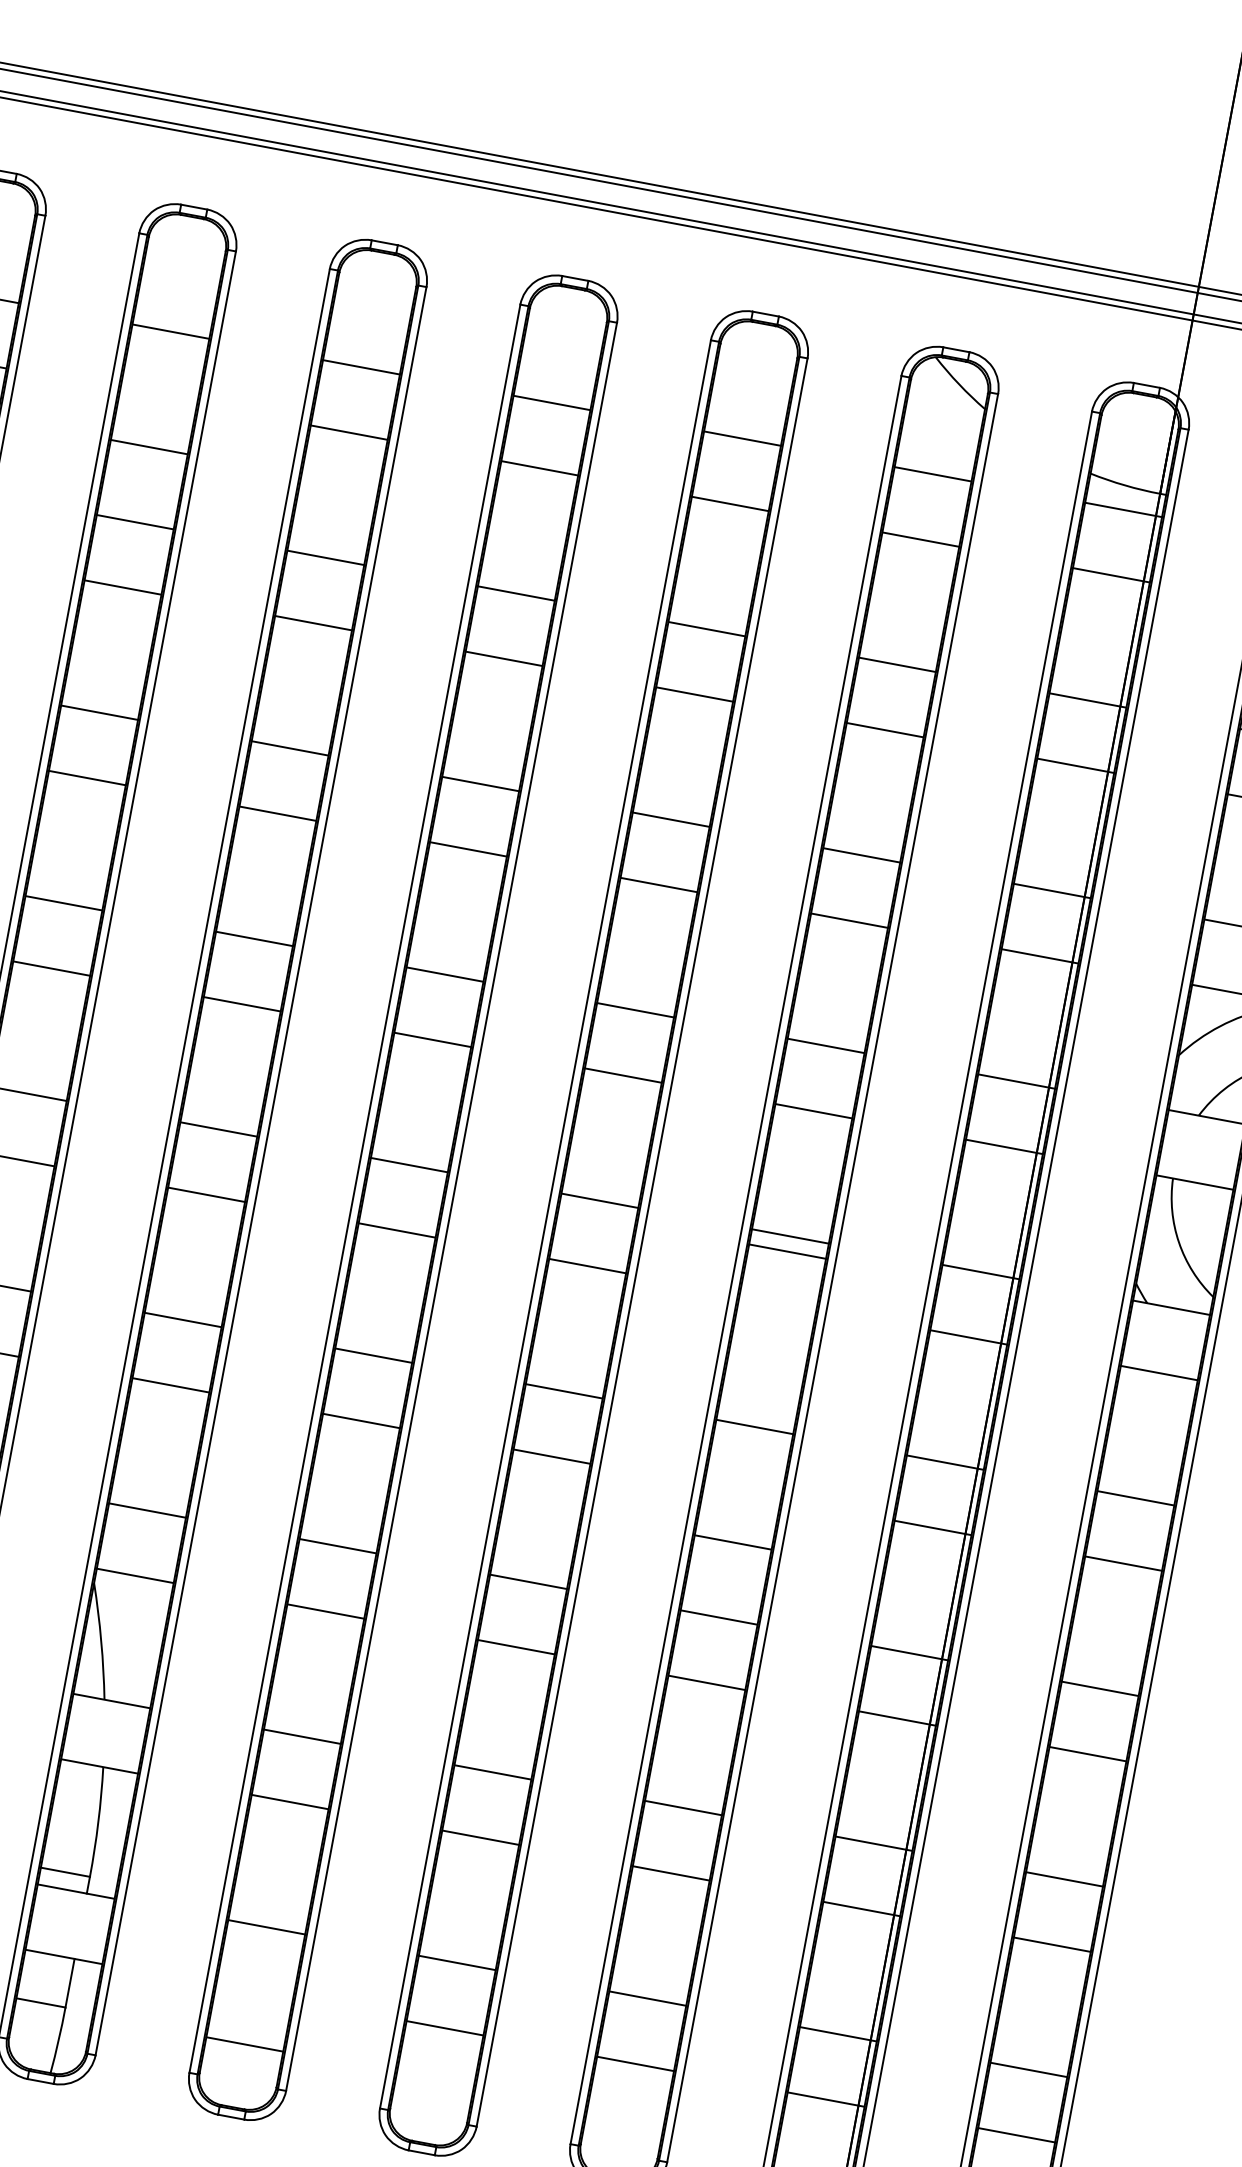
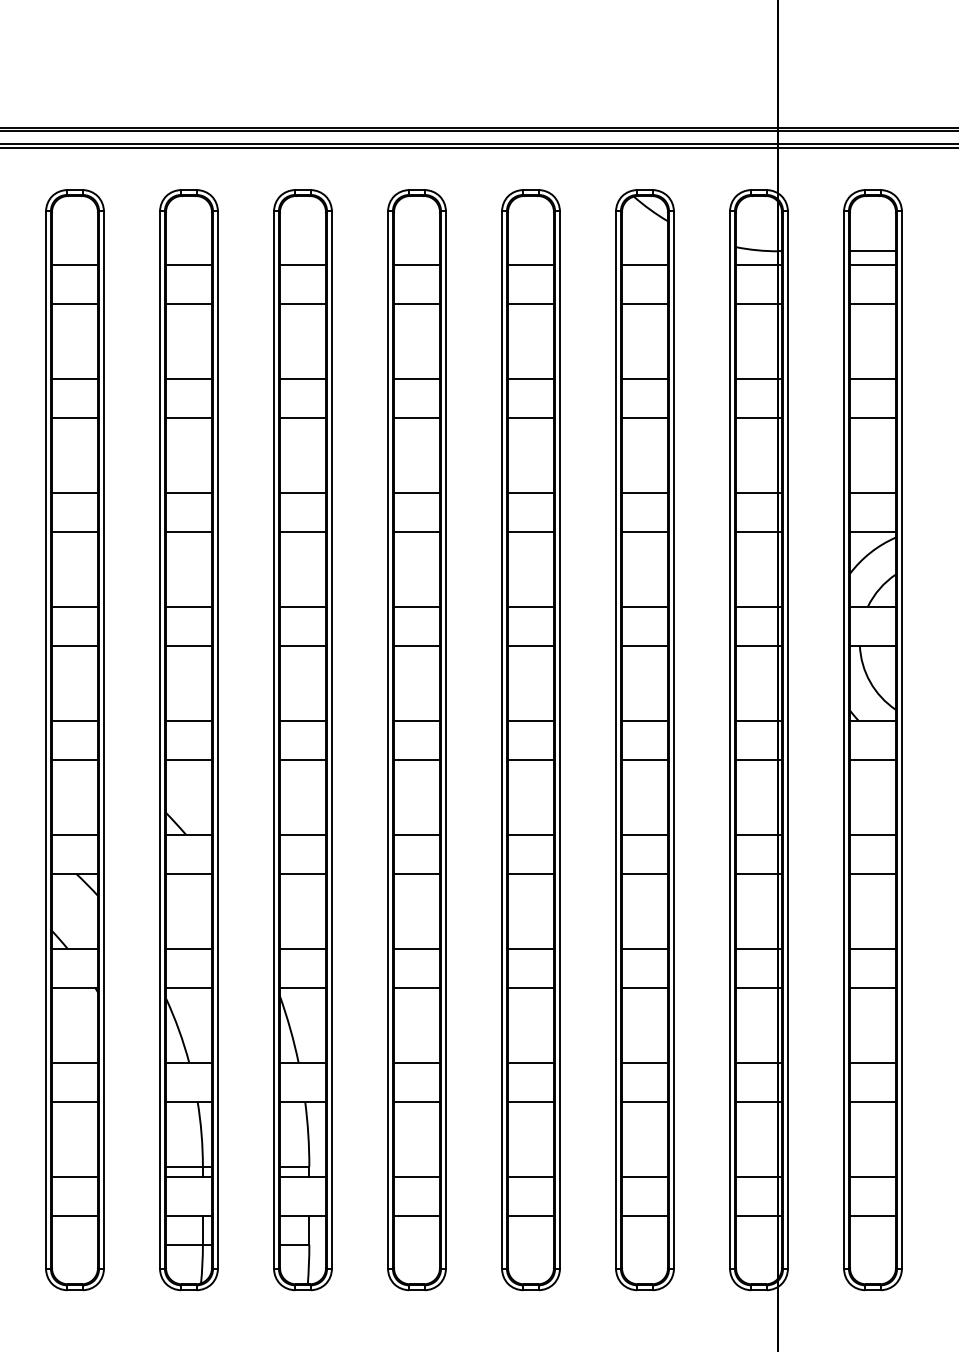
line: (148, 446) -> (188, 303), moved
line: (786, 1251) -> (644, 759), moved
line: (732, 1541) -> (644, 873), moved
line: (244, 2043) -> (416, 1215), moved

